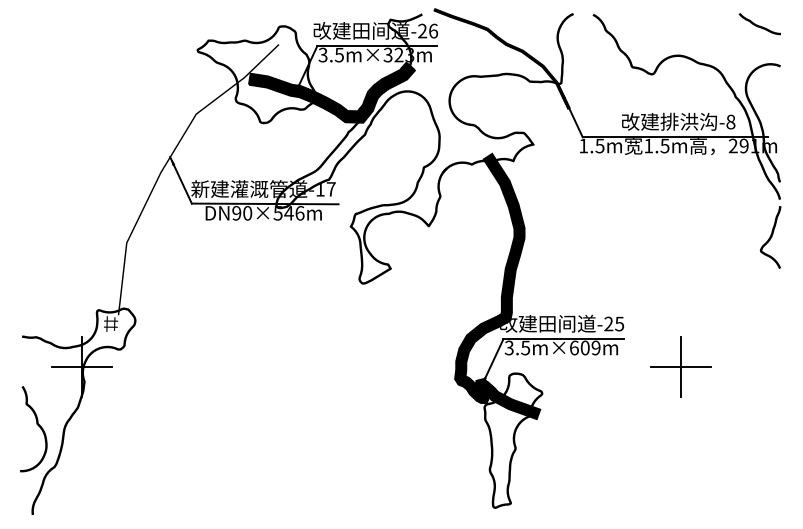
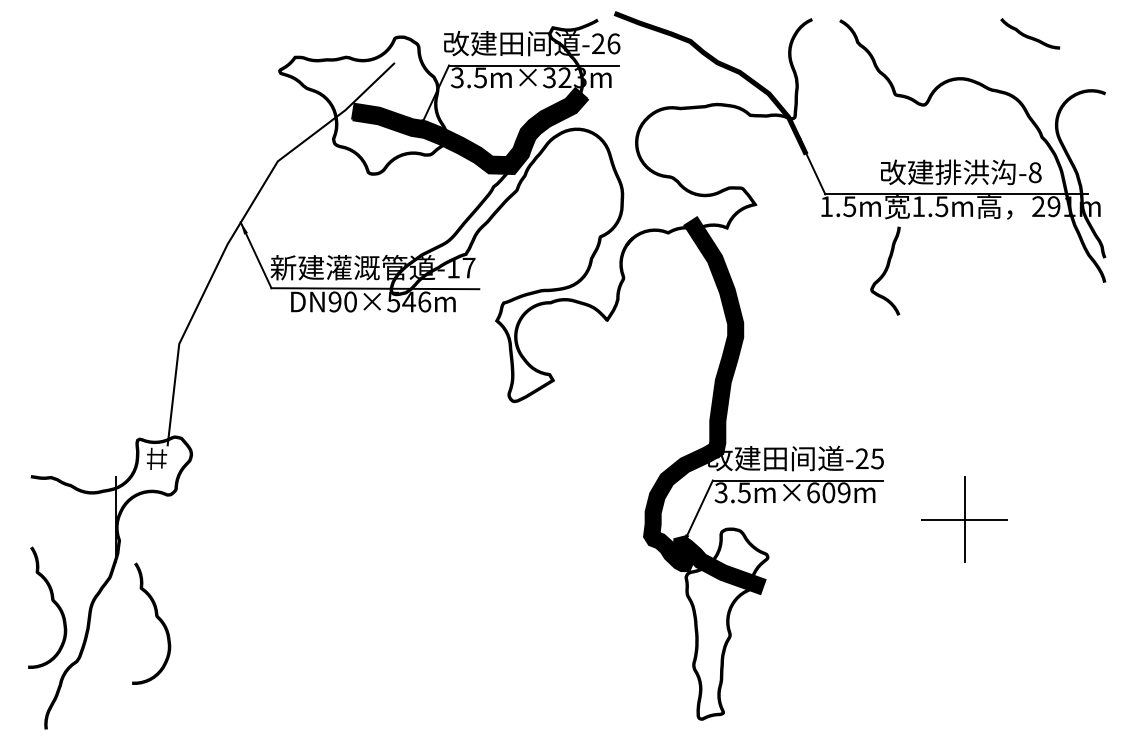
curve: (759, 25) -> (1029, 35), moved
curve: (770, 236) -> (885, 270), moved
line: (81, 366) -> (115, 519), removed
curve: (110, 436) -> (156, 618), added

